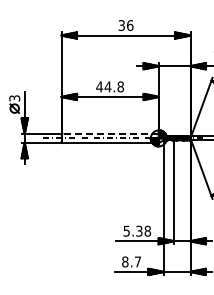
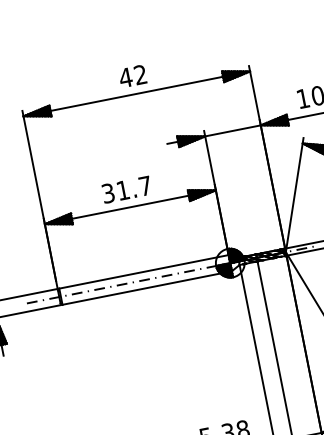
text: (125, 25) -> (132, 76), 36 -> 42
text: (109, 86) -> (125, 189), 44.8 -> 31.7
line: (110, 133) -> (143, 271), dashed -> solid

